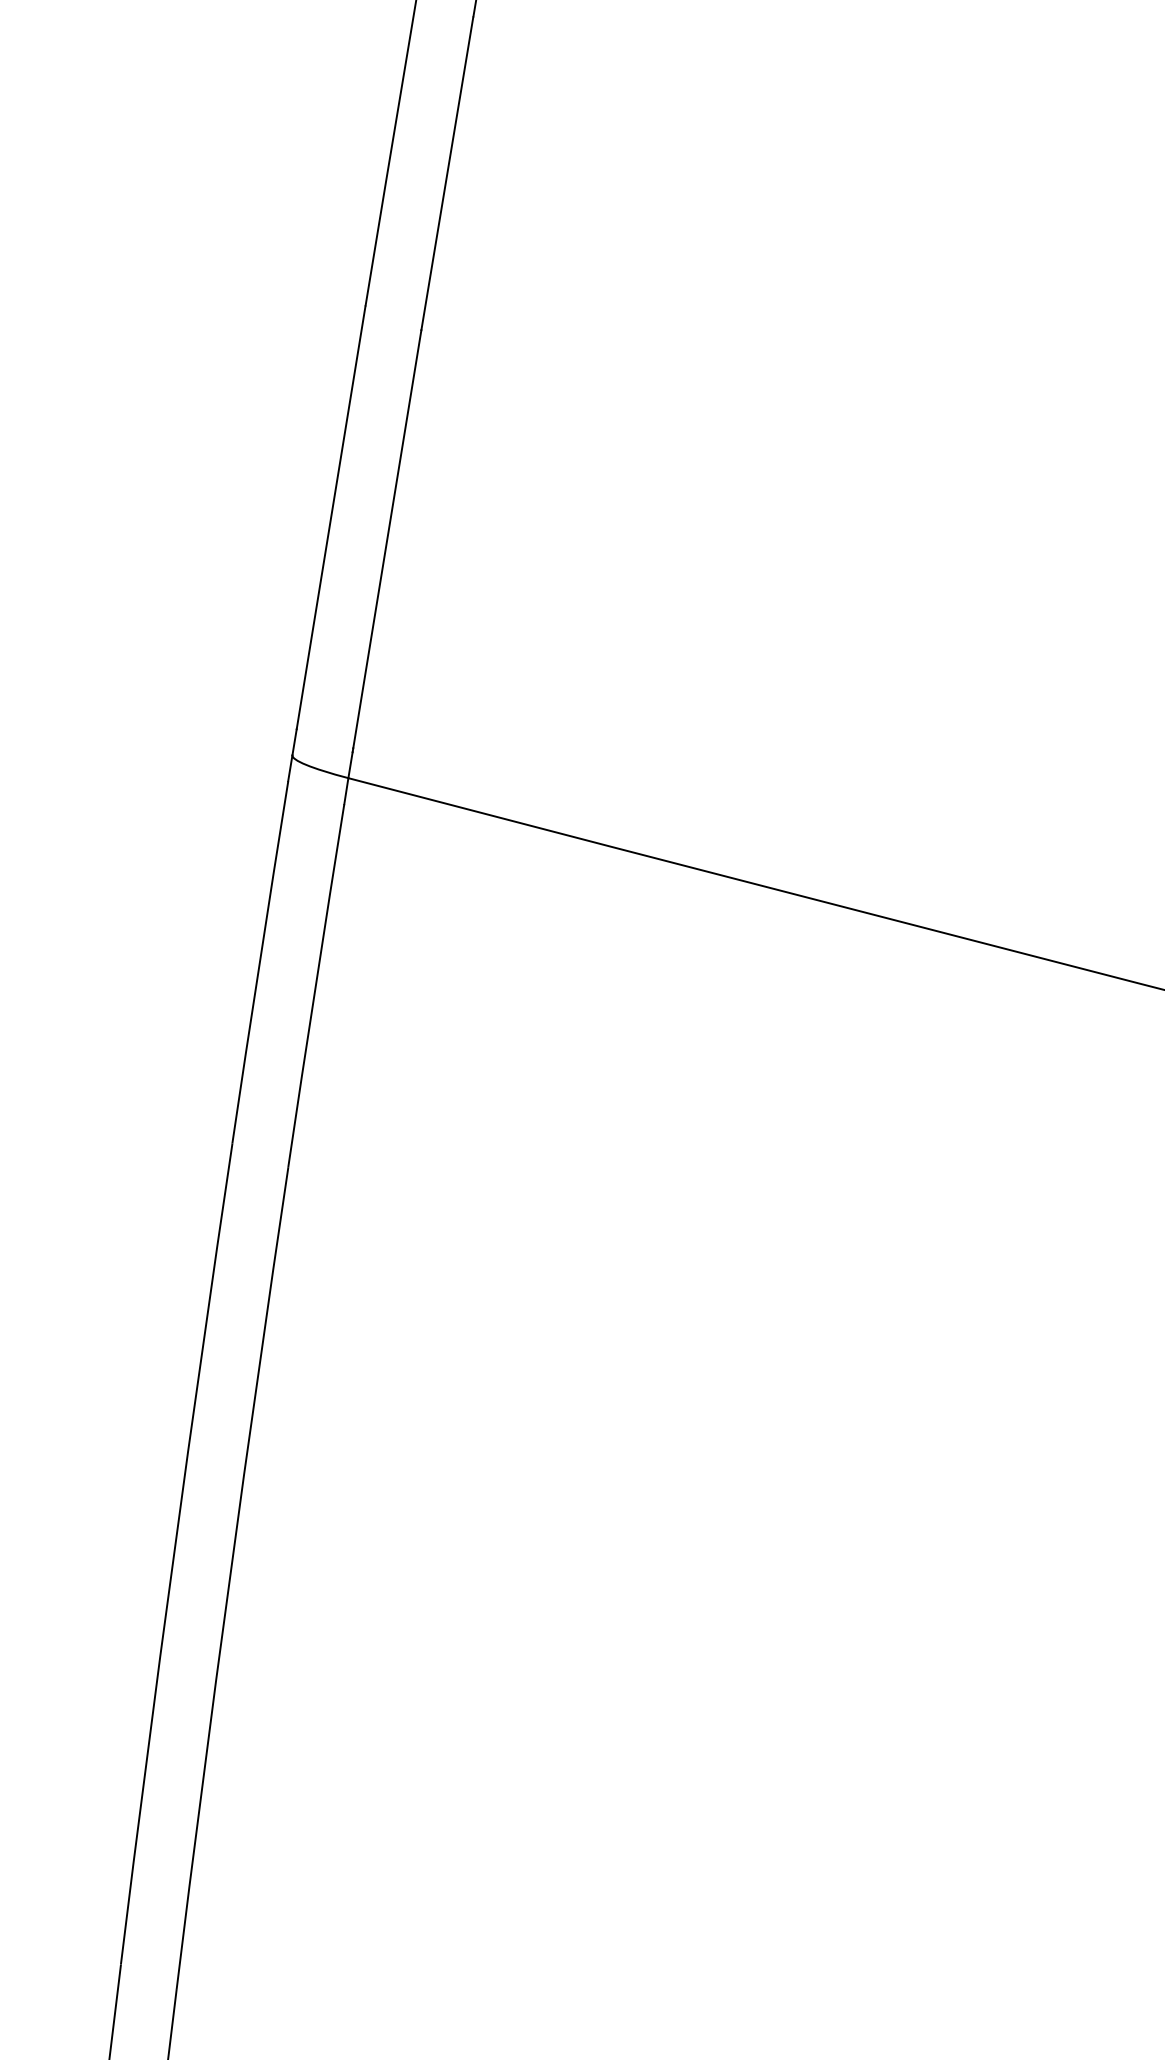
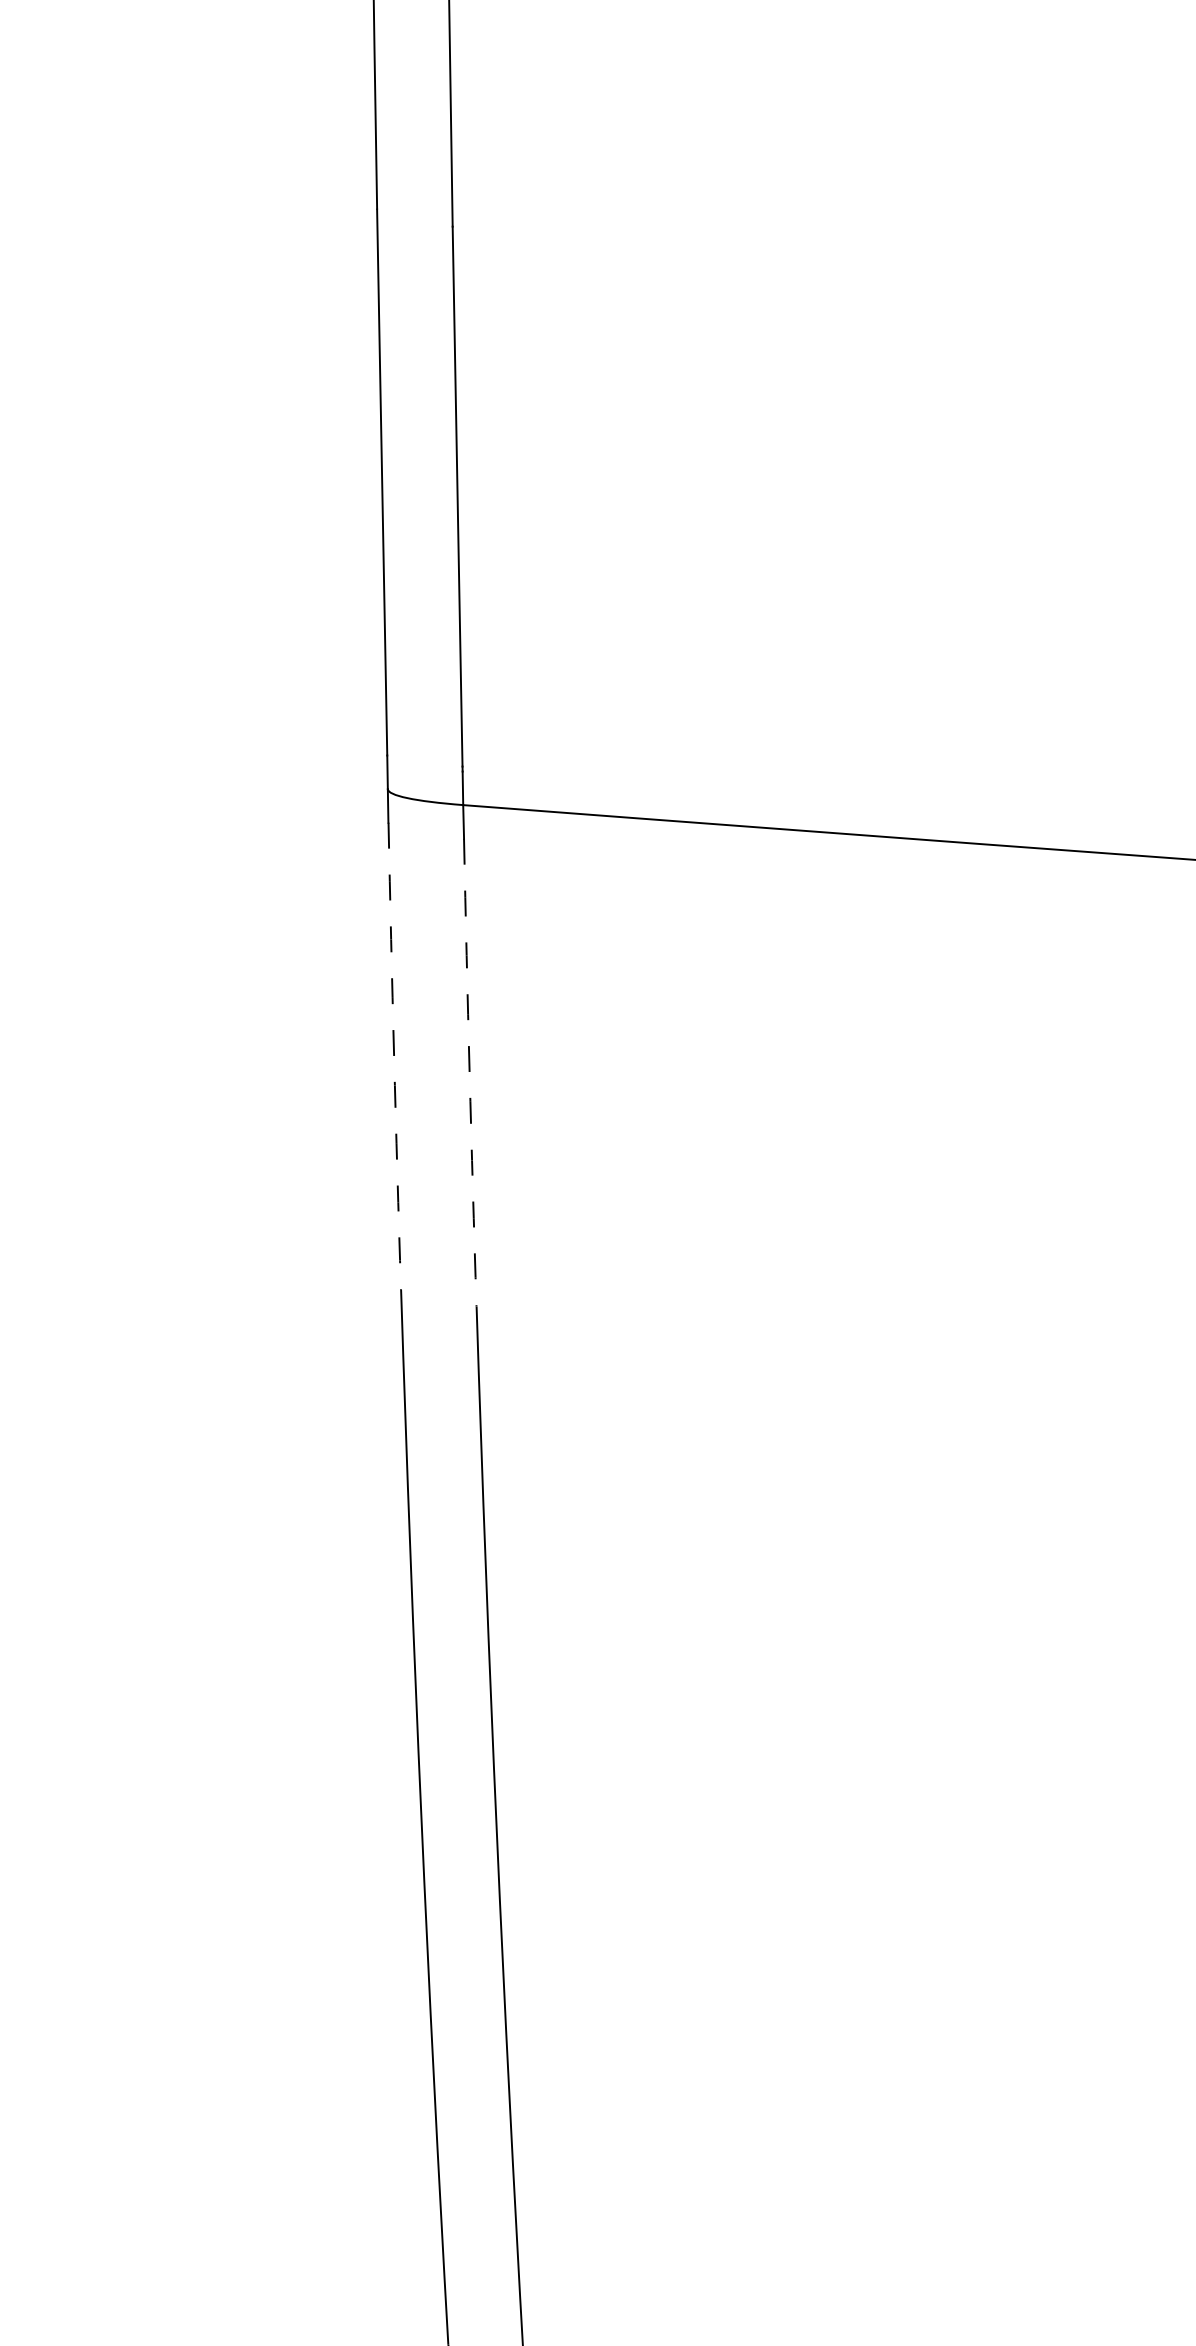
arc: (259, 962) -> (393, 1056), solid -> dashed
arc: (315, 985) -> (469, 1072), solid -> dashed

